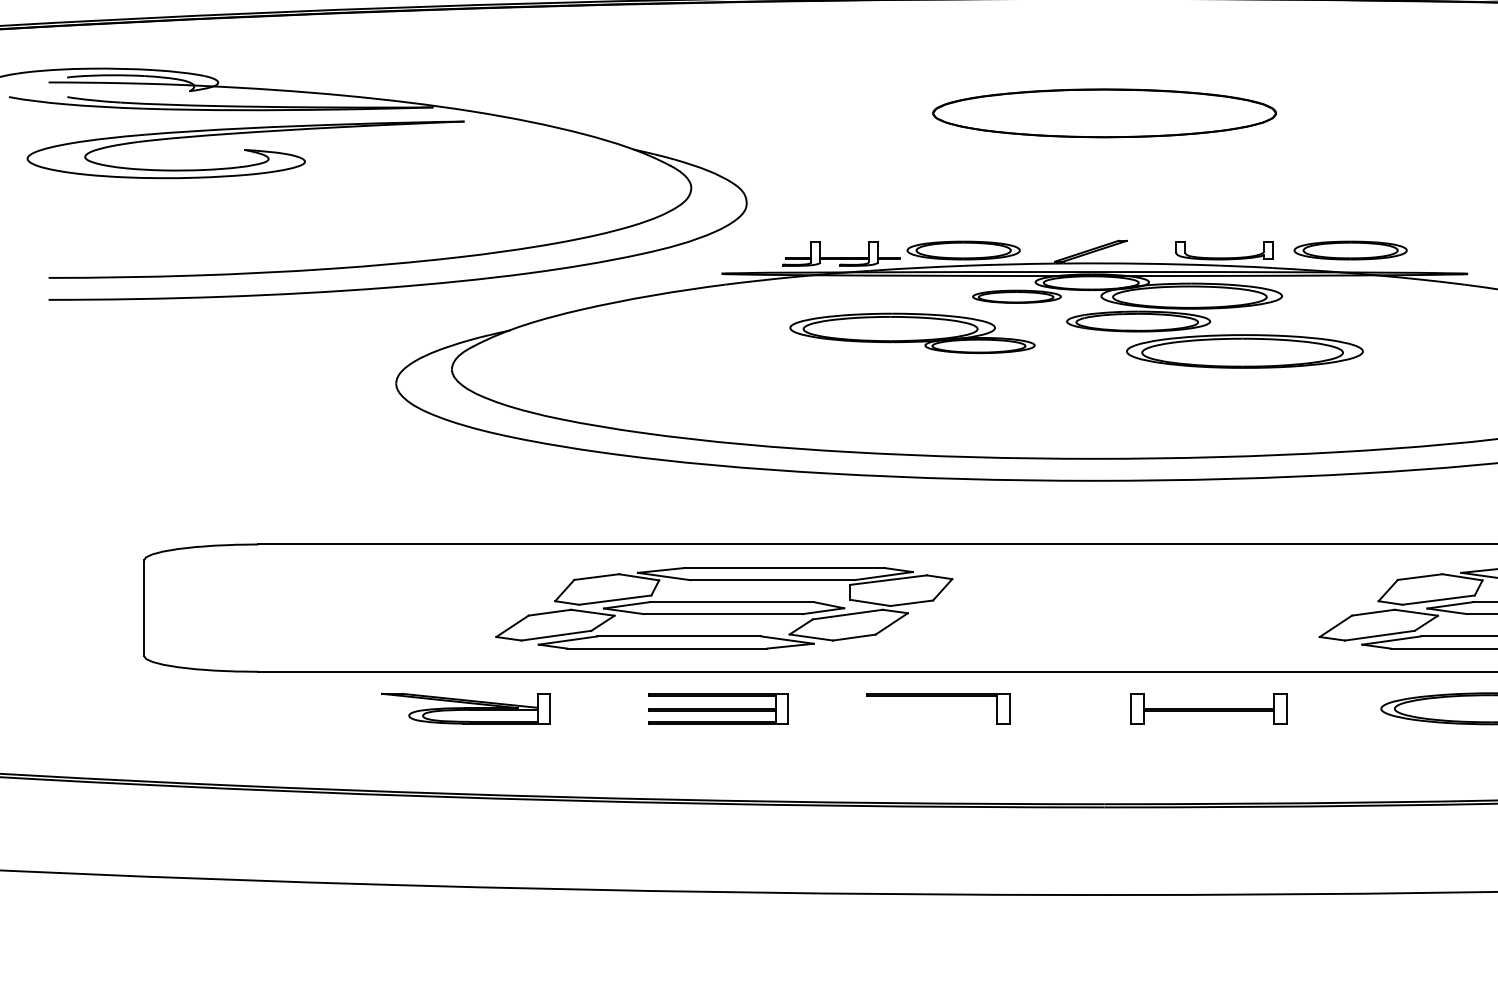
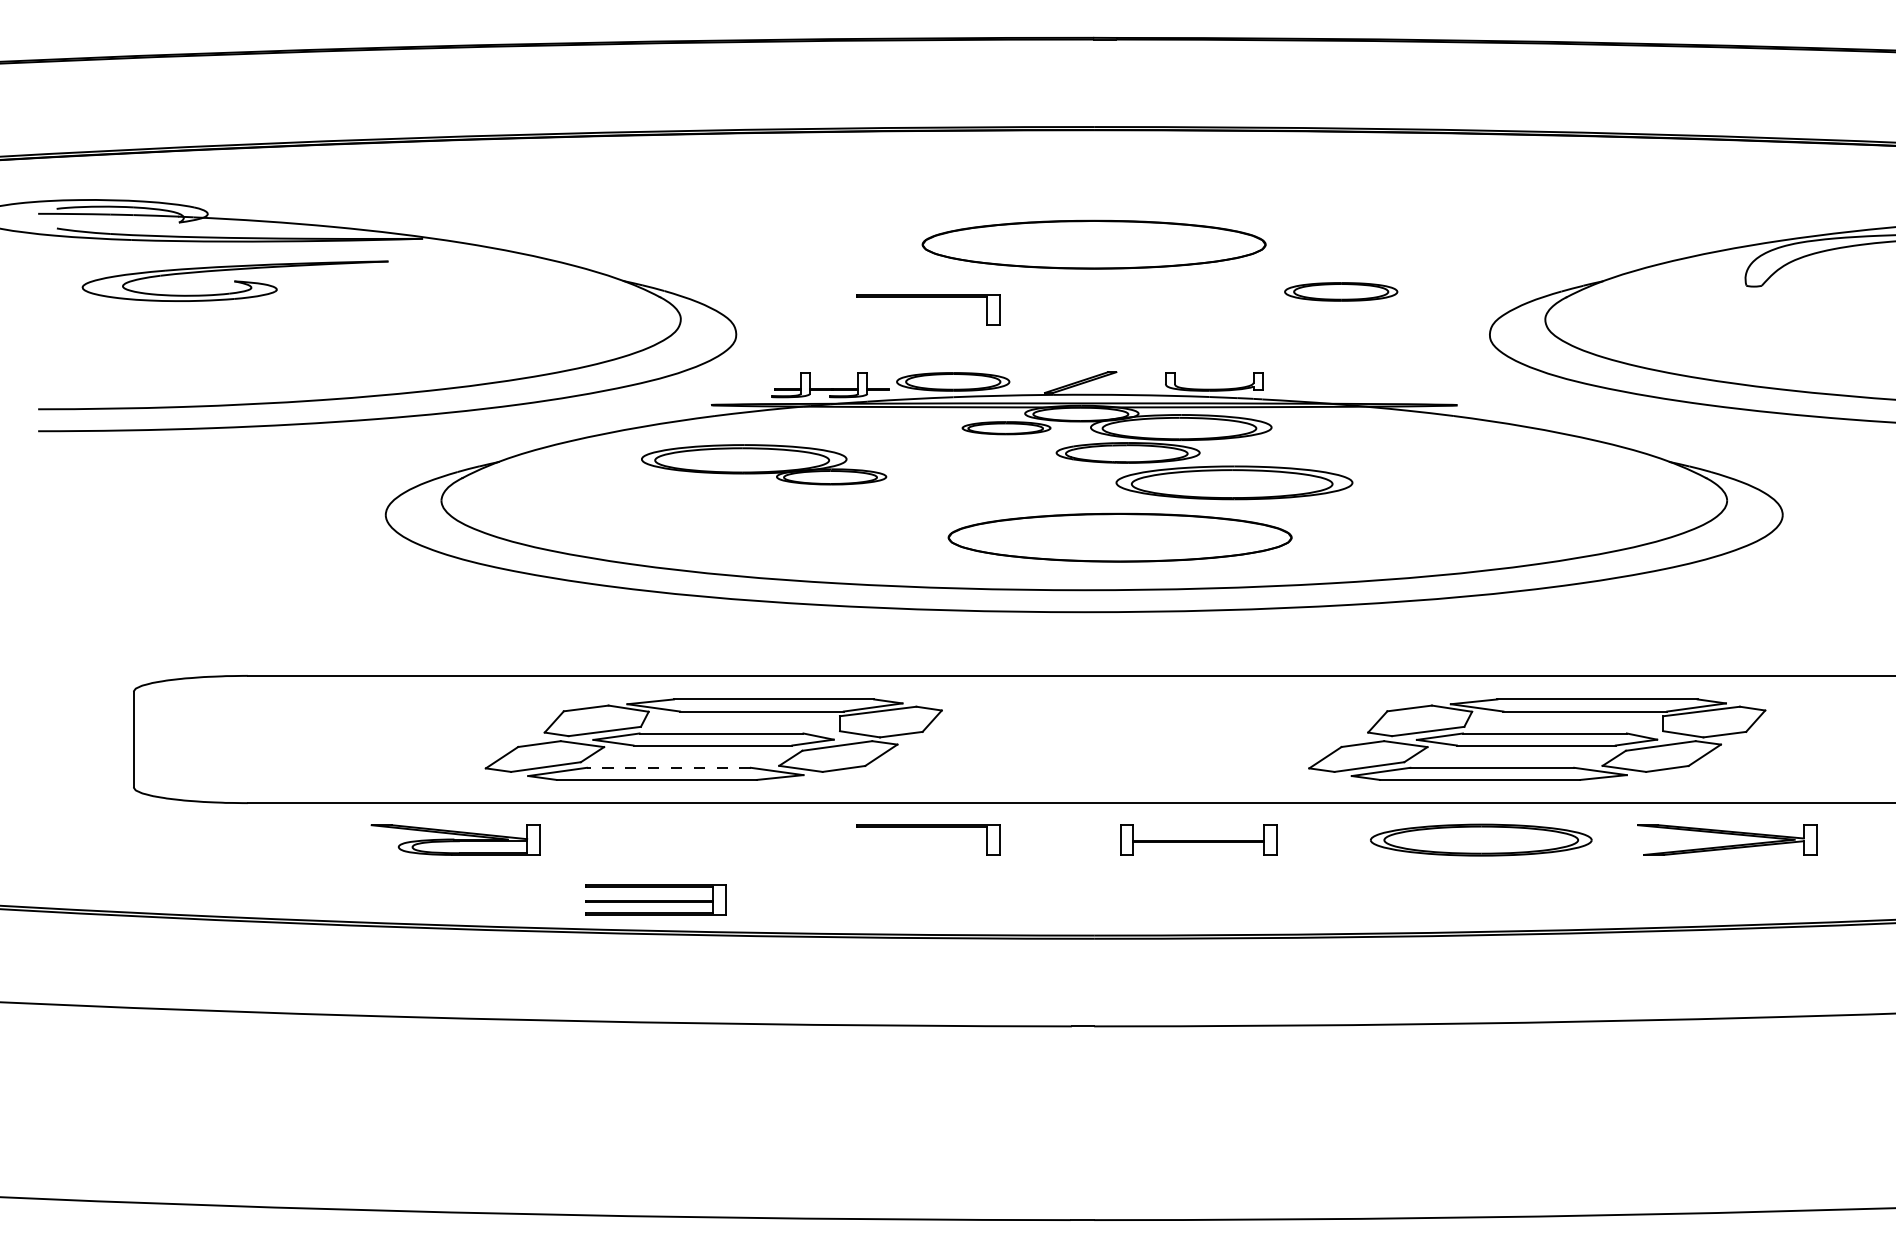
part: (245, 150) -> (235, 281), size x0.7
part: (938, 166) -> (928, 297), added
part: (1350, 250) -> (1341, 291), moved
part: (912, 333) -> (764, 464), moved
part: (1129, 406) -> (1119, 537), added
line: (678, 636) -> (668, 767), solid -> dashed
part: (717, 708) -> (655, 899), moved

